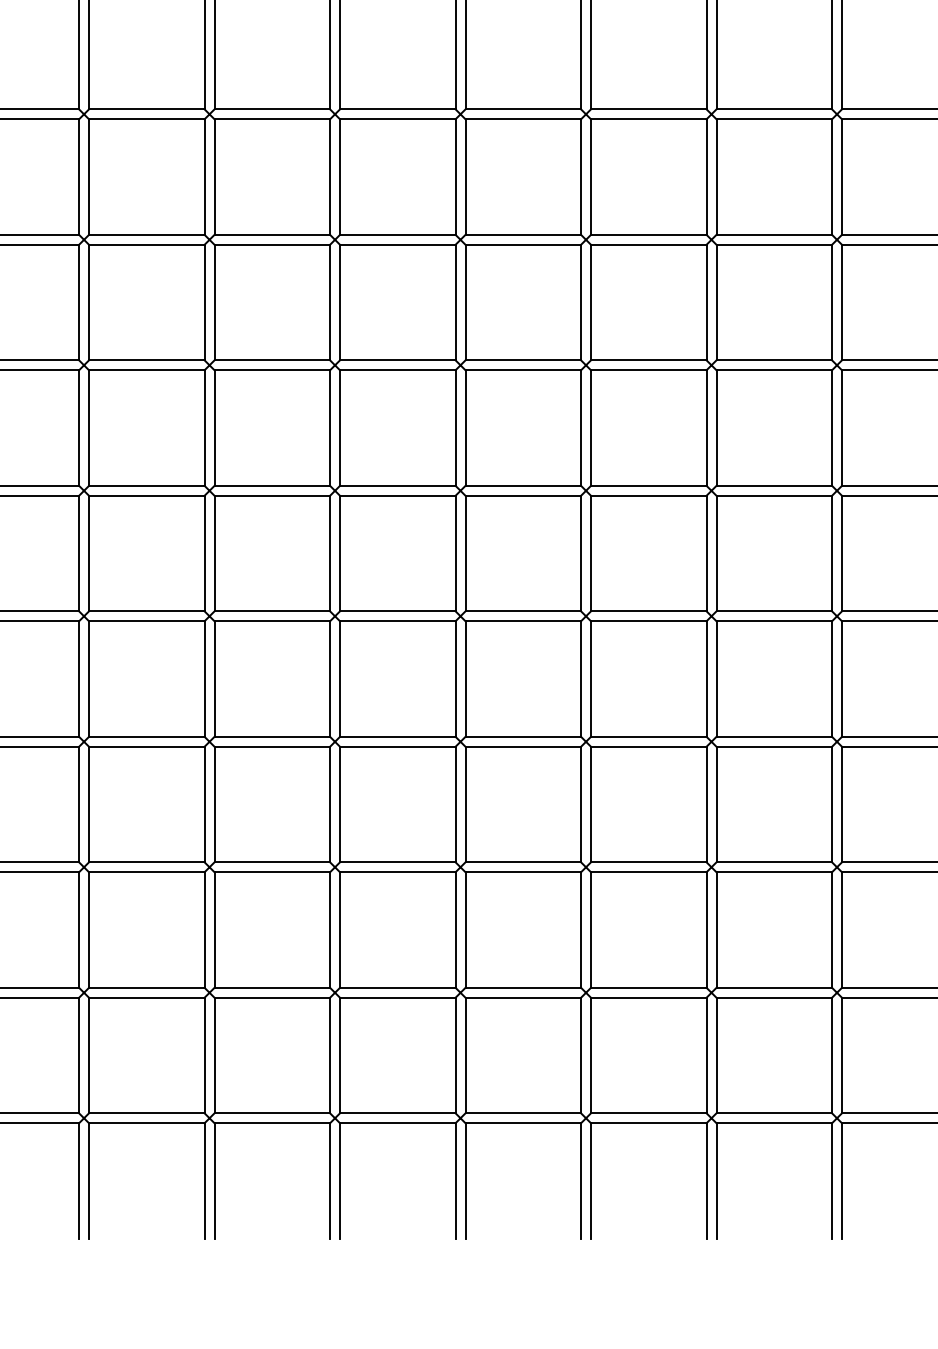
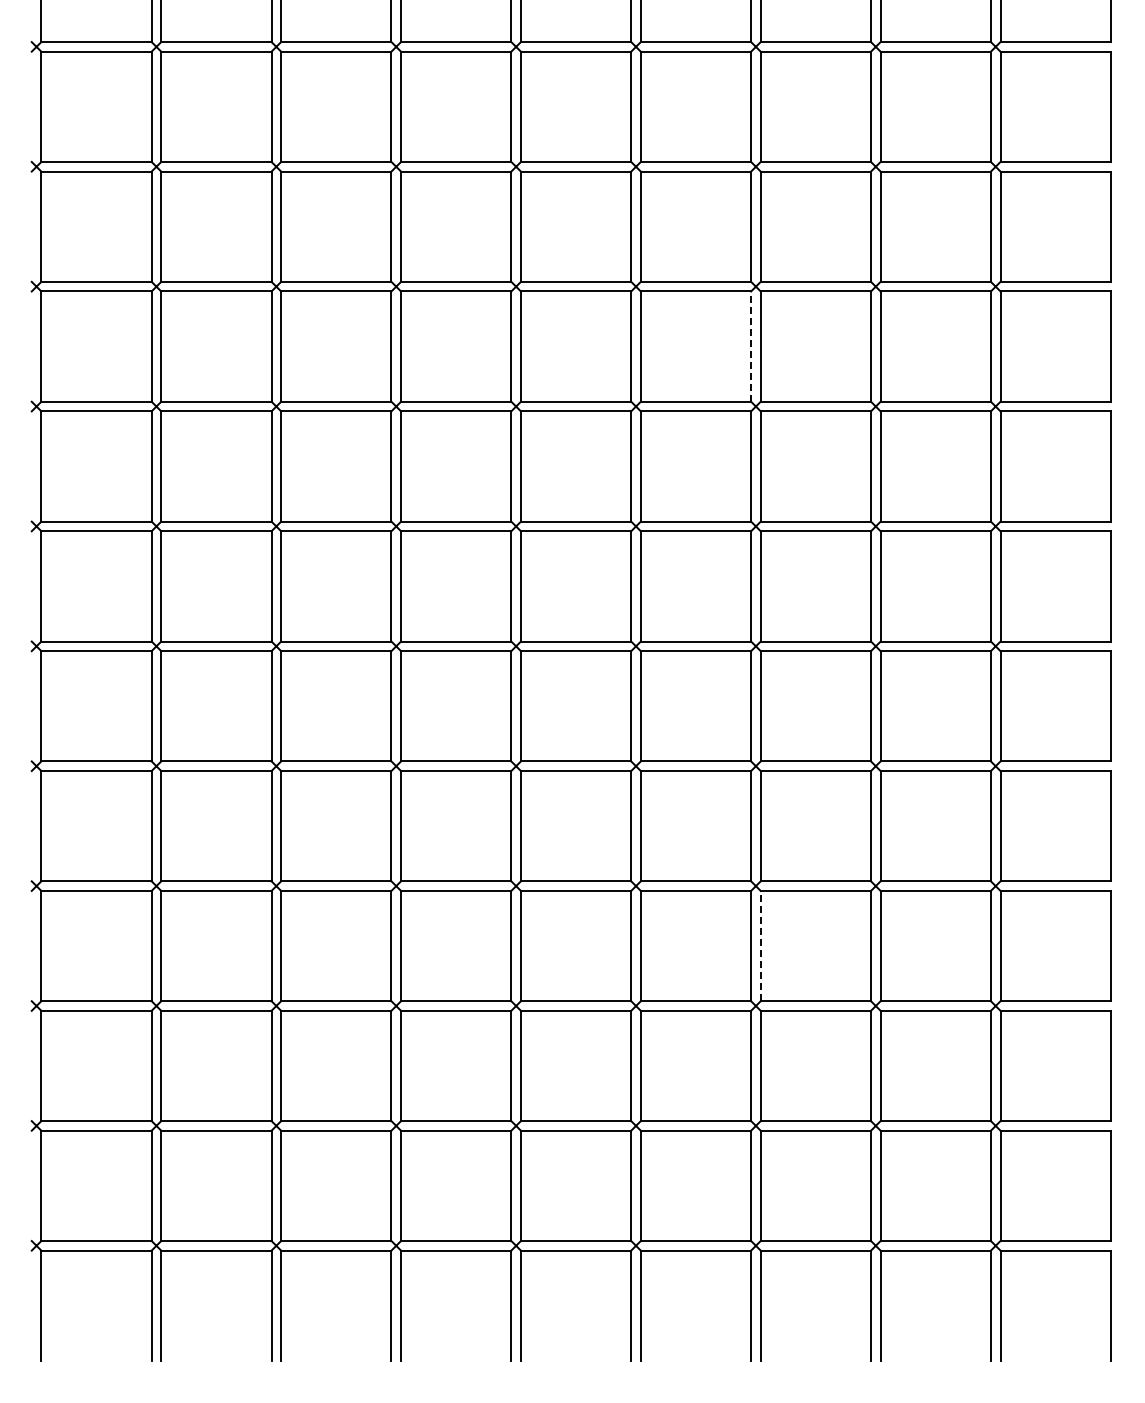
line: (581, 176) -> (751, 346), solid -> dashed
line: (590, 803) -> (760, 945), solid -> dashed

